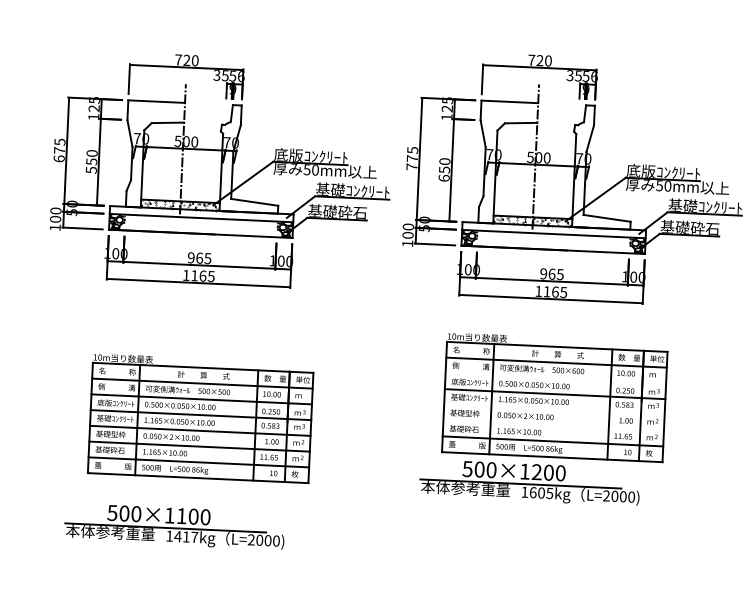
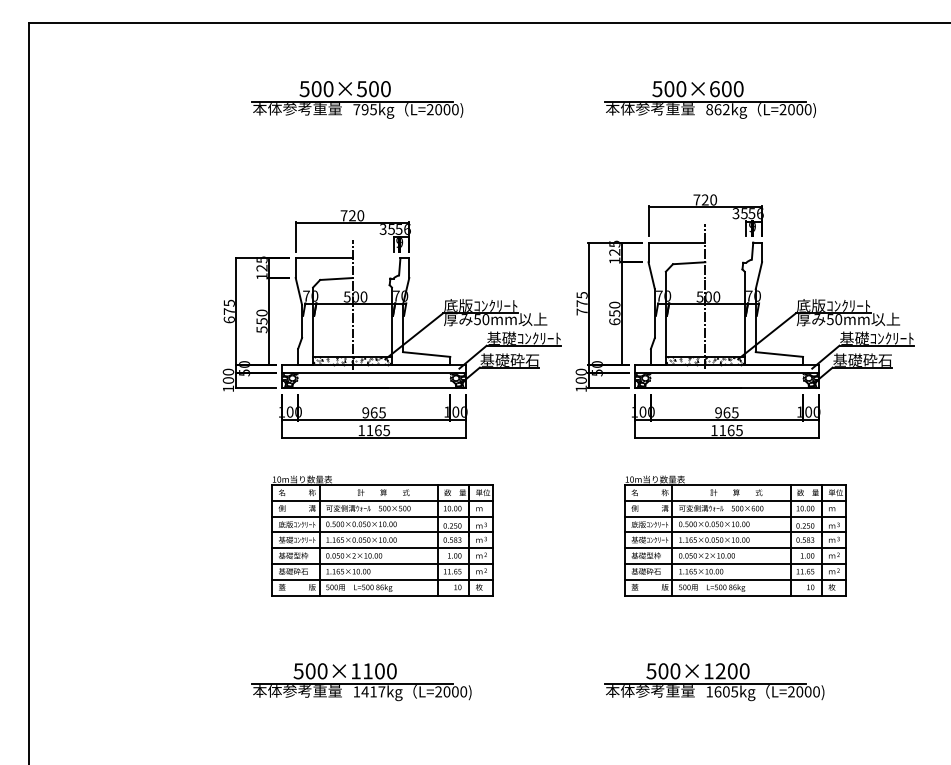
line: (555, 378) -> (735, 516), added
line: (554, 410) -> (735, 548), added
part: (200, 418) -> (382, 535), moved
line: (553, 426) -> (735, 564), added
part: (530, 483) -> (714, 682), moved

